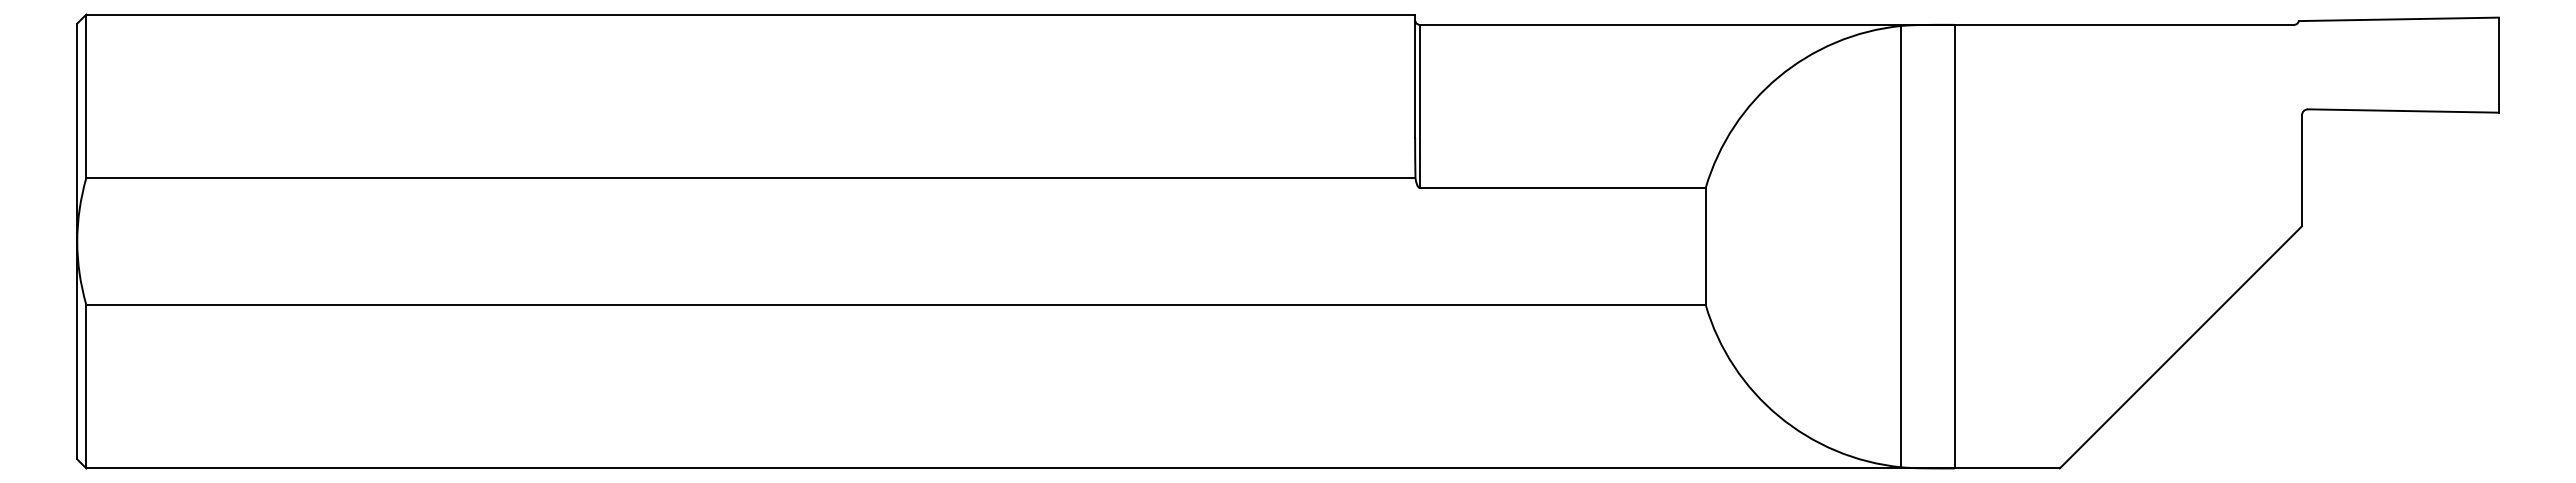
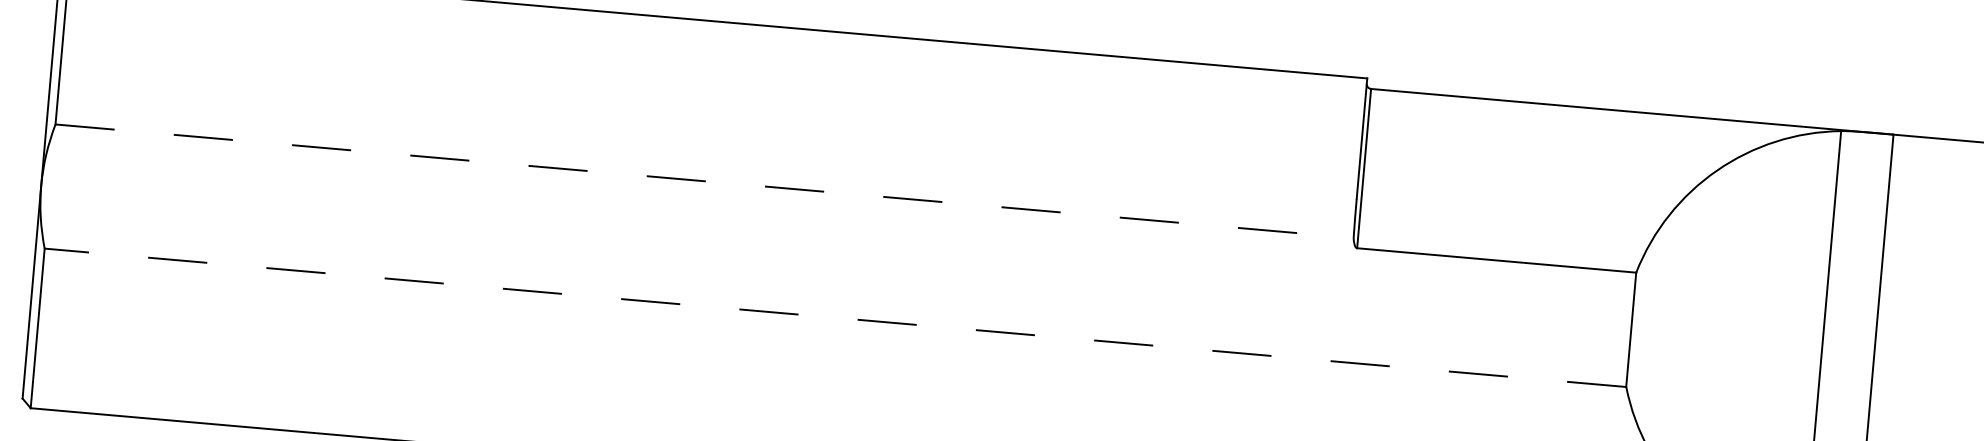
line: (750, 177) -> (704, 180), solid -> dashed
line: (896, 305) -> (835, 318), solid -> dashed

